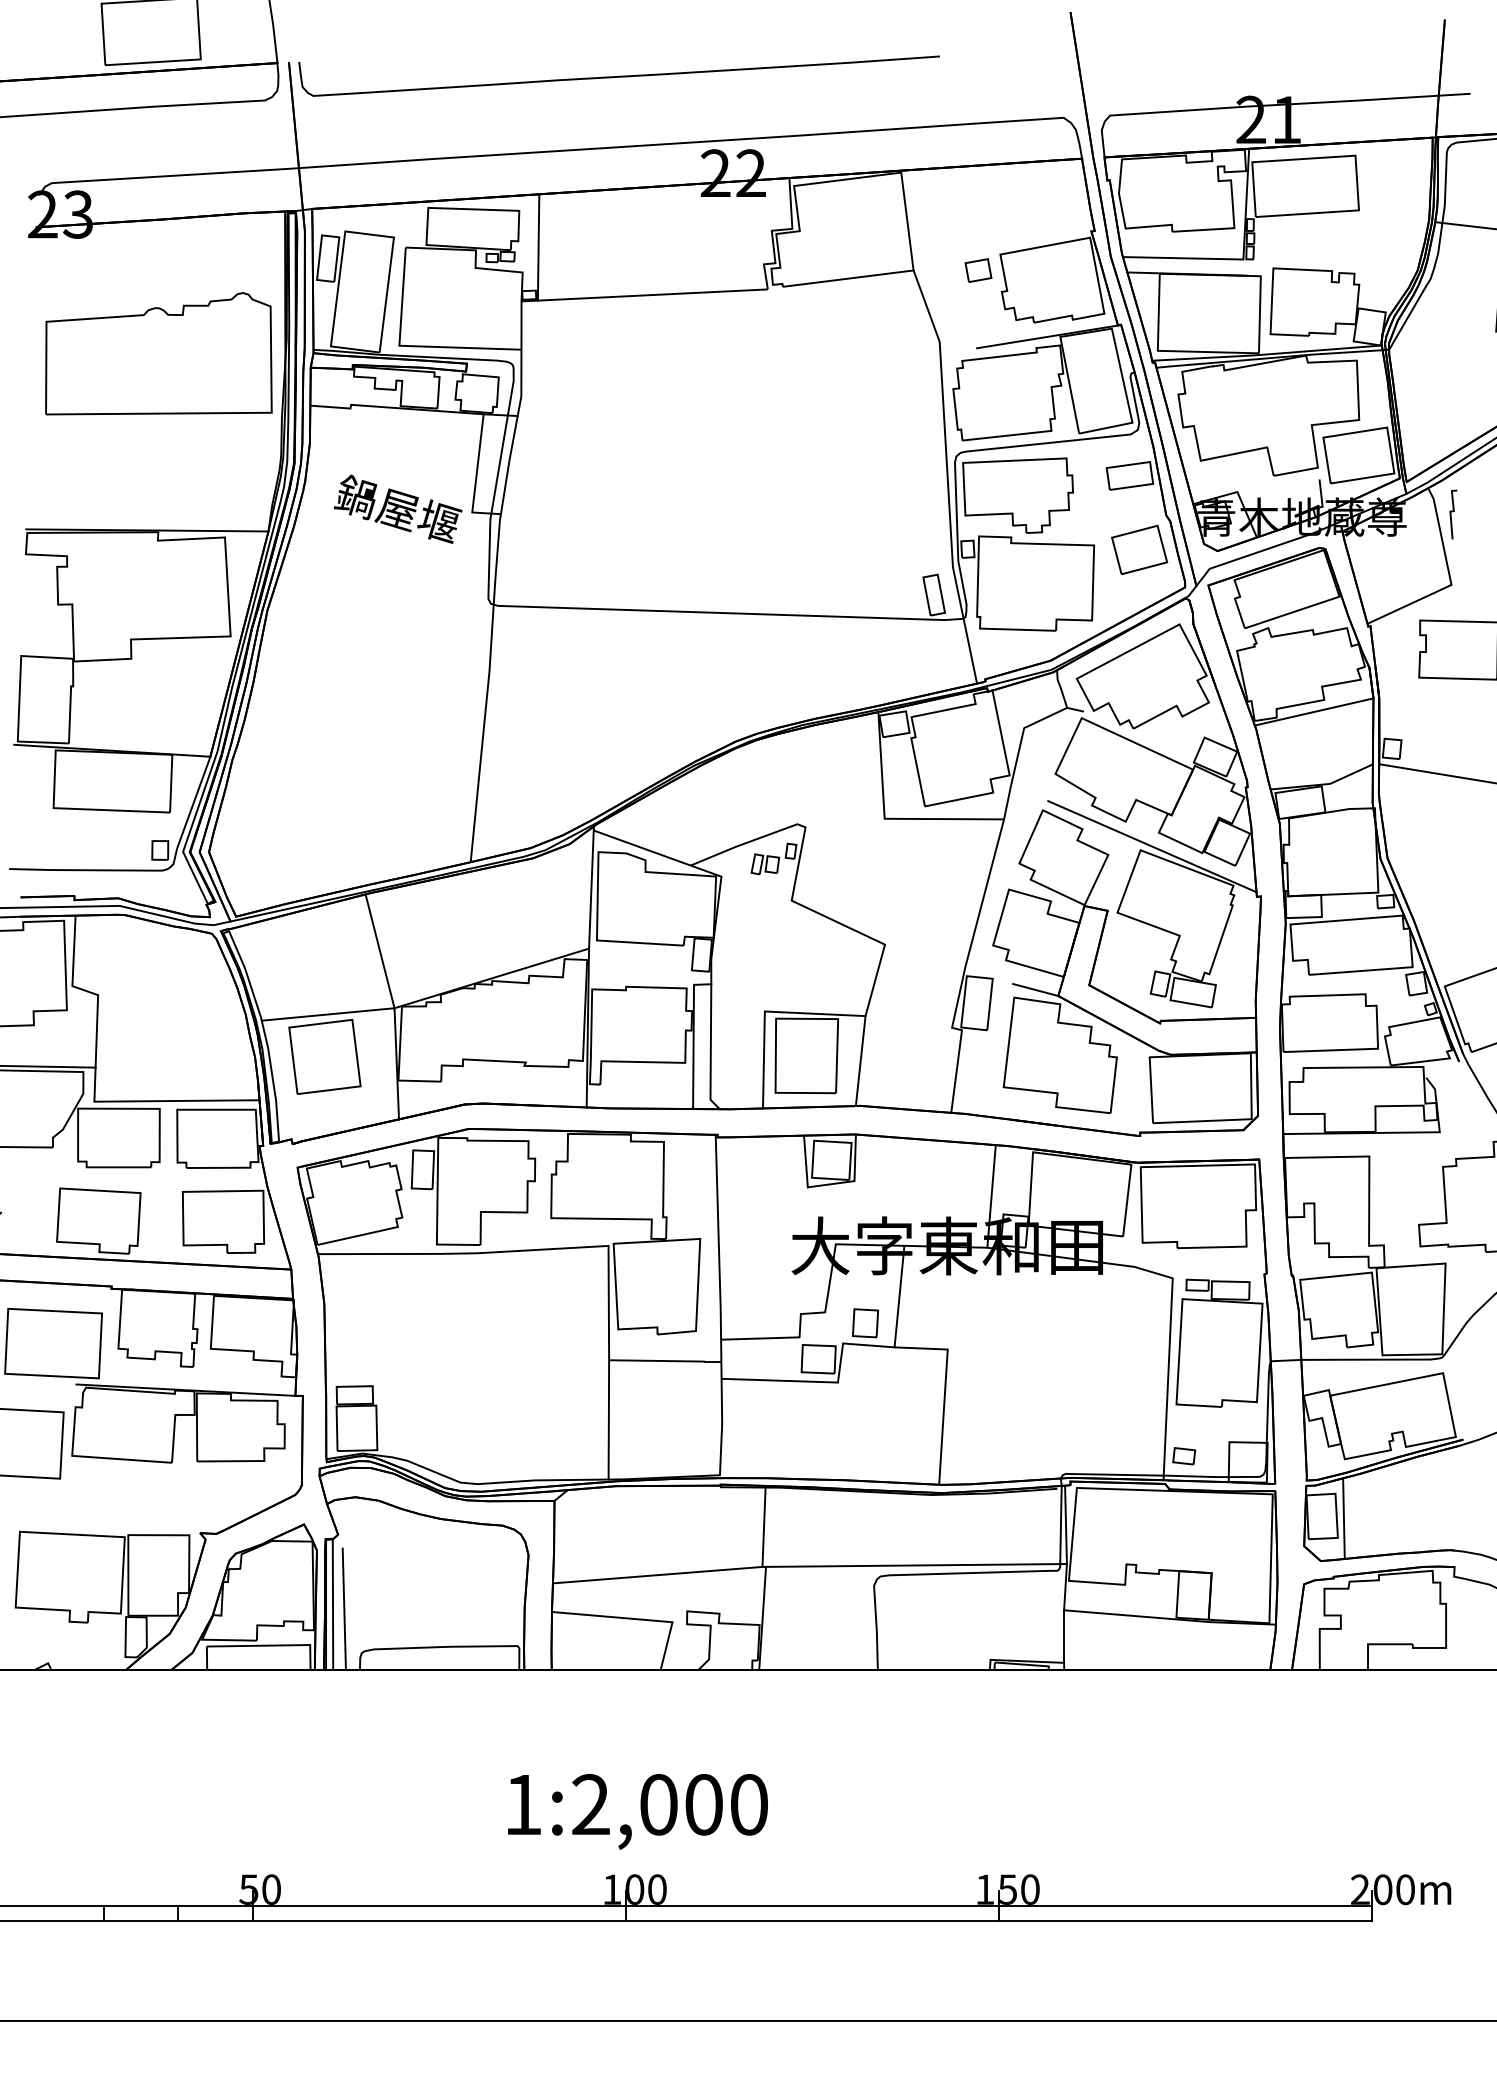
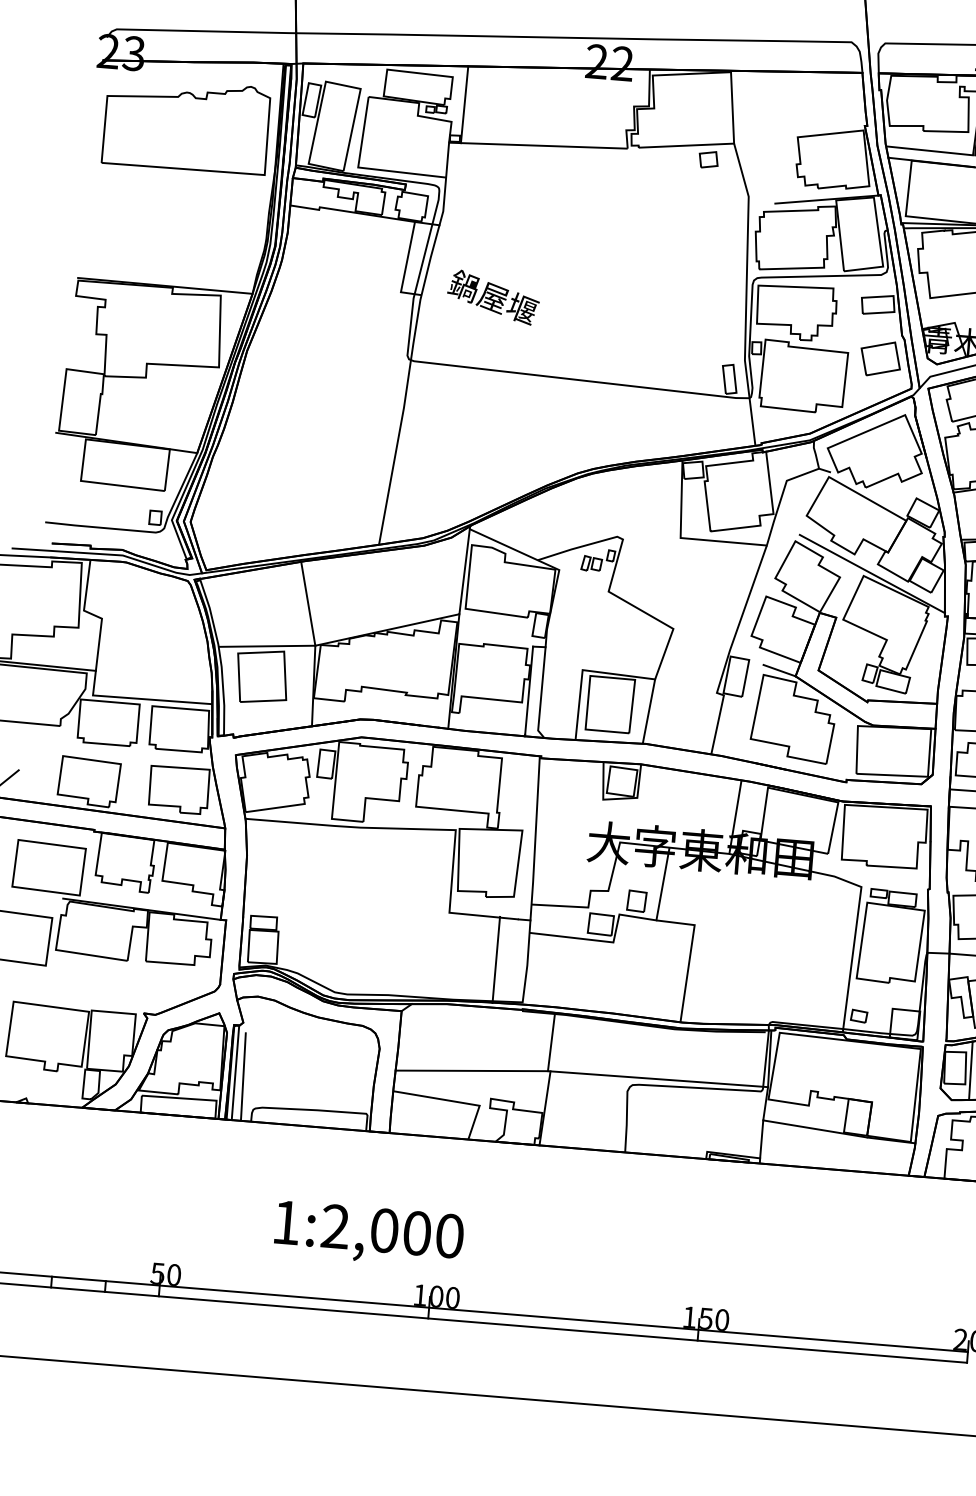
part: (978, 270) -> (708, 159), moved
part: (158, 353) -> (186, 125), moved
text: (398, 508) -> (493, 296), moved
line: (608, 1419) -> (496, 959), moved
text: (637, 1811) -> (368, 1234), moved

